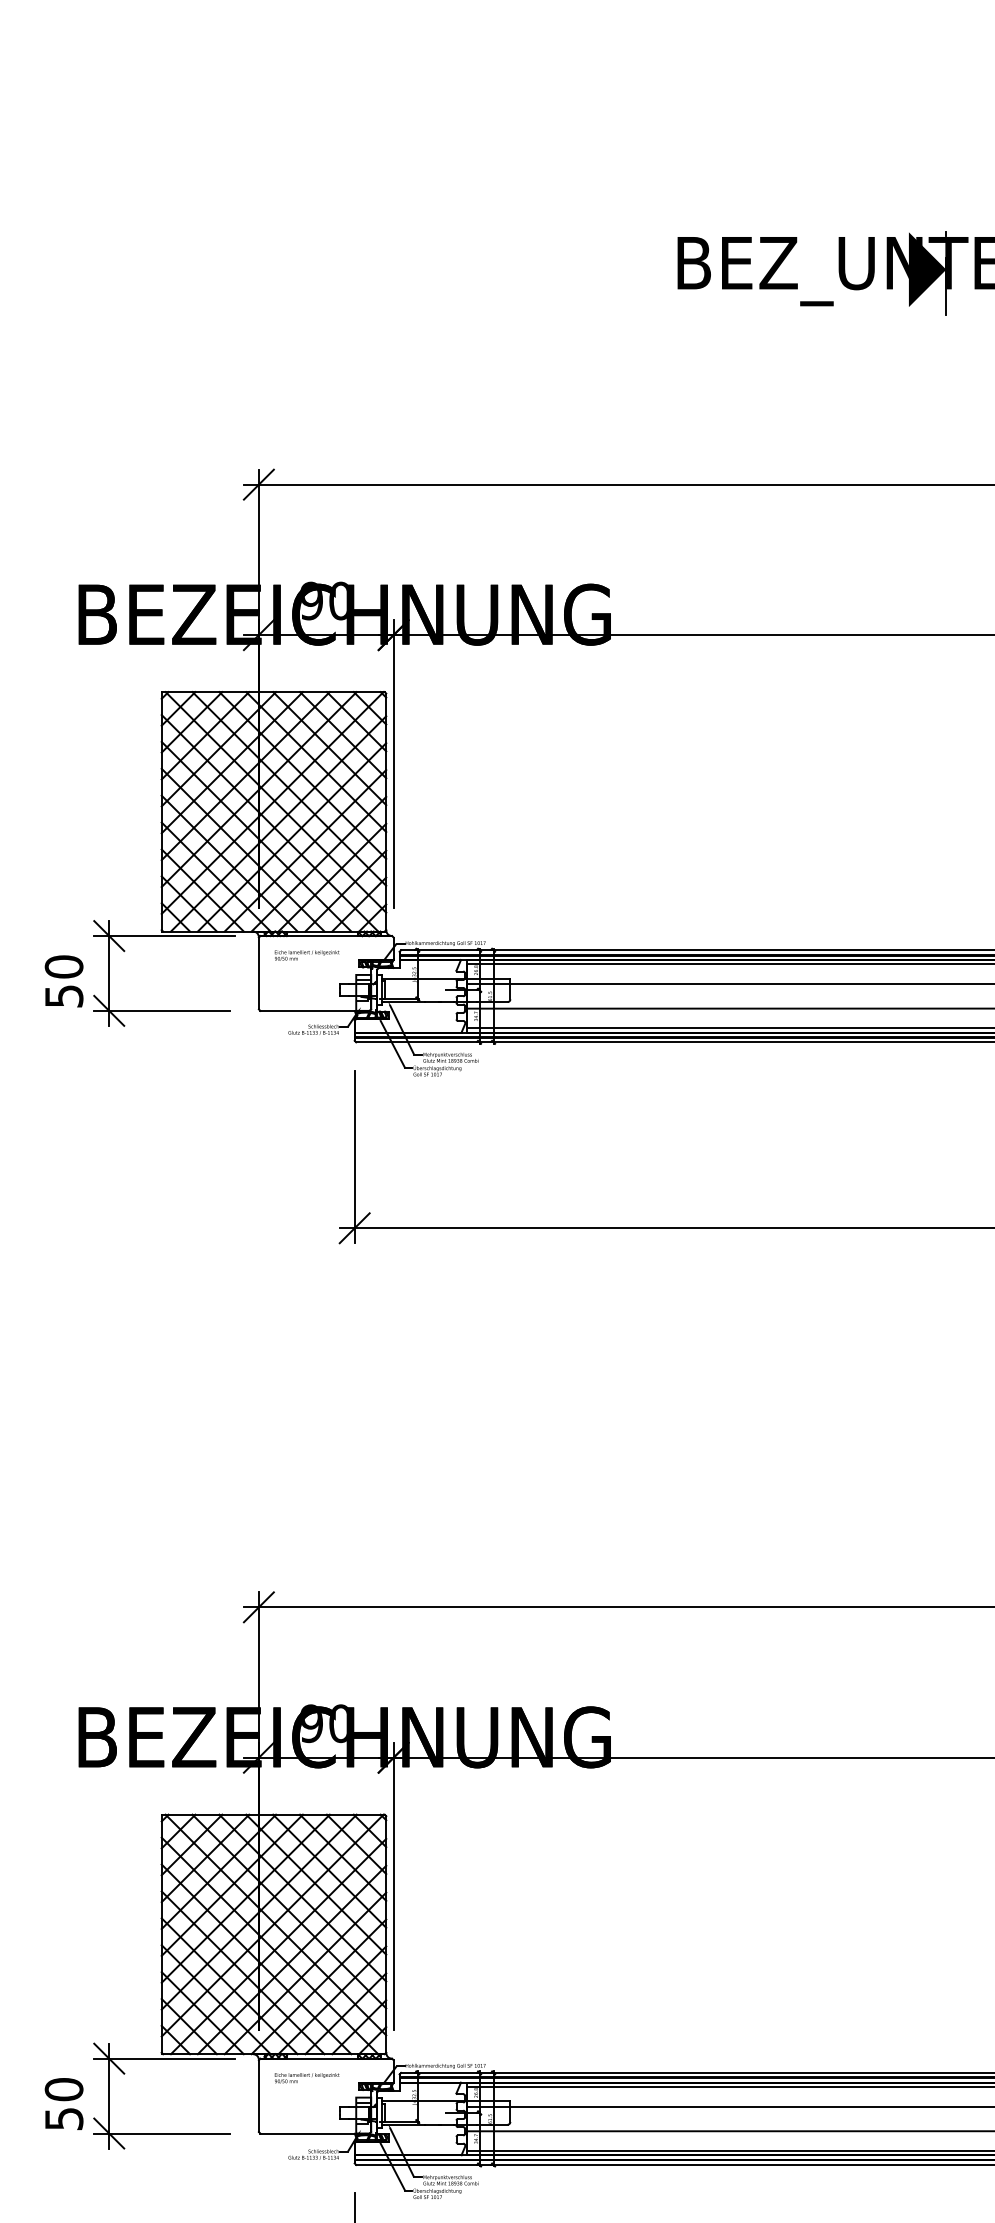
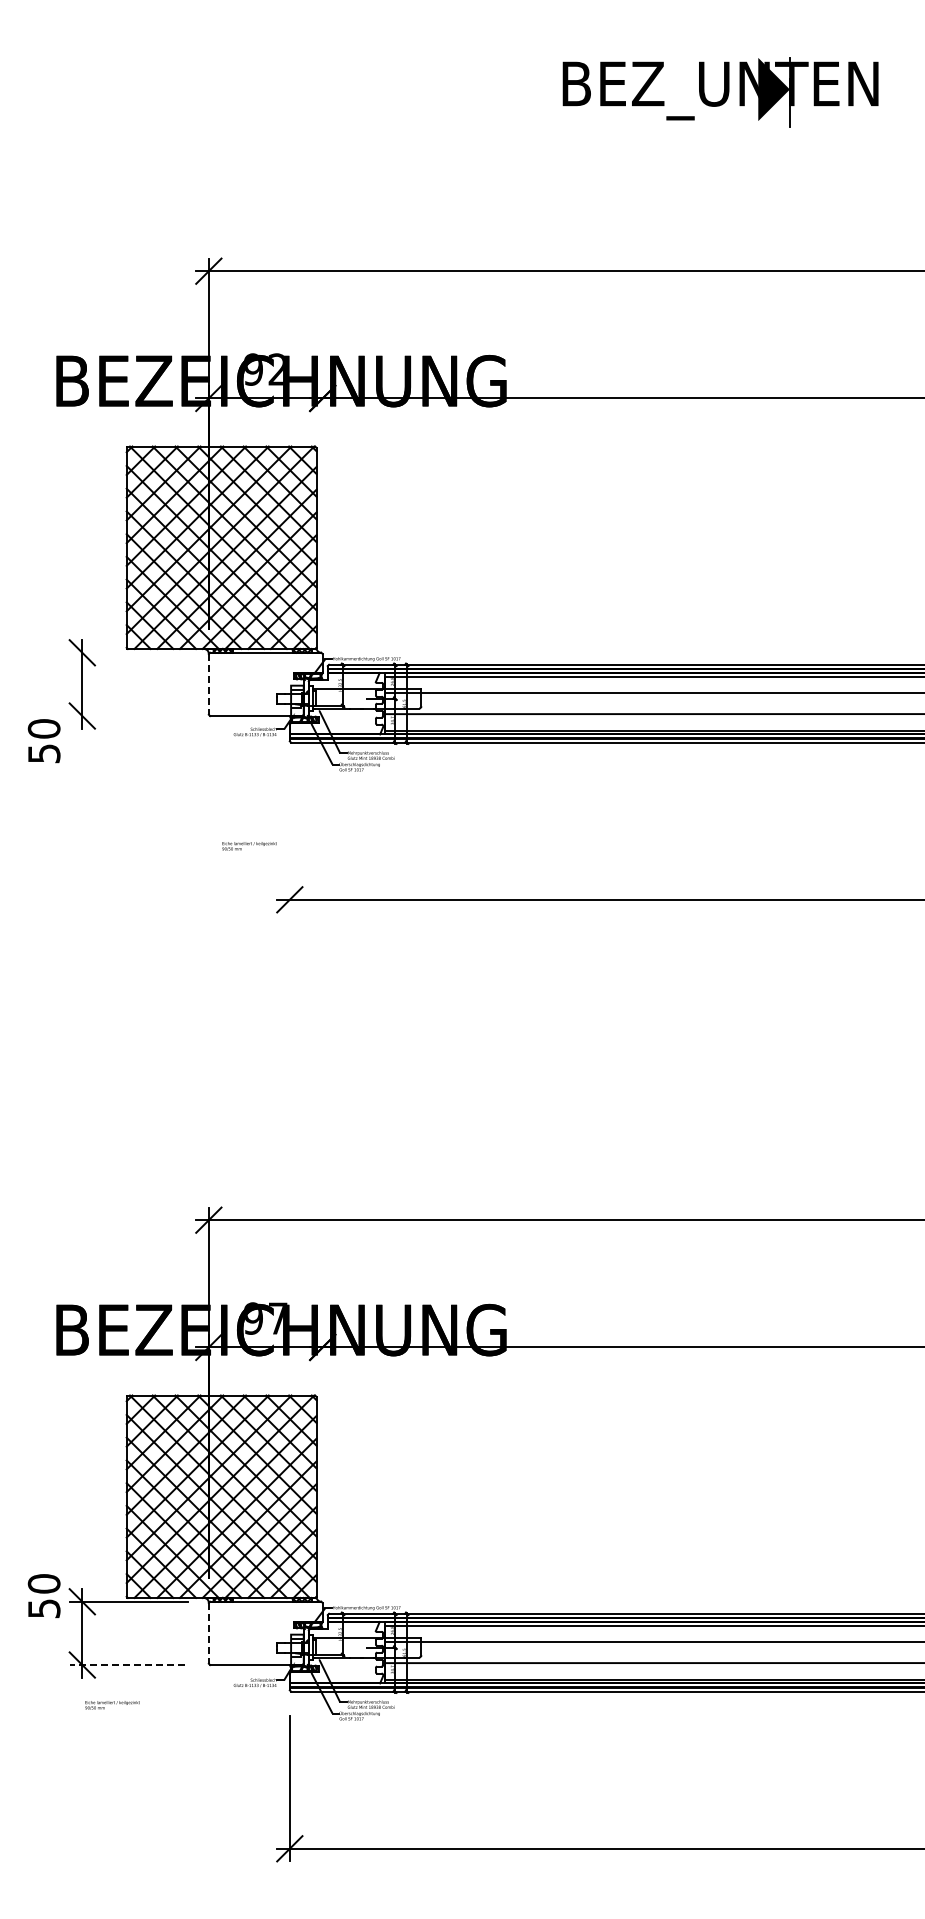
text: (337, 600) -> (275, 369), 90 -> 92
line: (393, 763) -> (322, 506), removed
line: (163, 935) -> (128, 652), removed
text: (307, 955) -> (249, 846), moved
line: (258, 973) -> (208, 684), solid -> dashed
text: (63, 981) -> (43, 741), moved
line: (161, 1011) -> (126, 716), removed
line: (354, 1156) -> (289, 839), removed
text: (340, 1723) -> (277, 1318), 90 -> 97
line: (393, 1885) -> (322, 1455), removed
text: (307, 2078) -> (112, 1705), moved
line: (258, 2096) -> (208, 1633), solid -> dashed
text: (63, 2104) -> (43, 1596), moved
line: (162, 2134) -> (127, 1665), solid -> dashed

